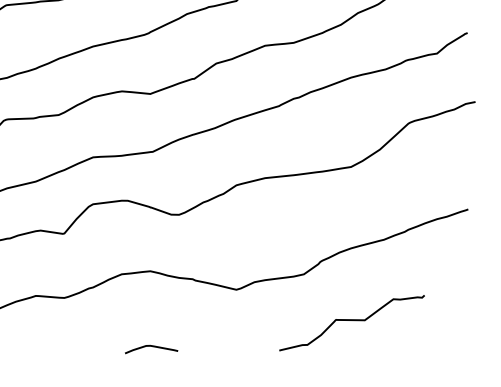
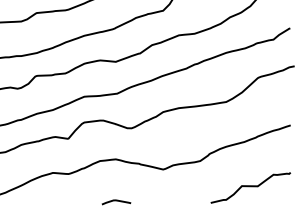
curve: (351, 322) -> (250, 187), moved

